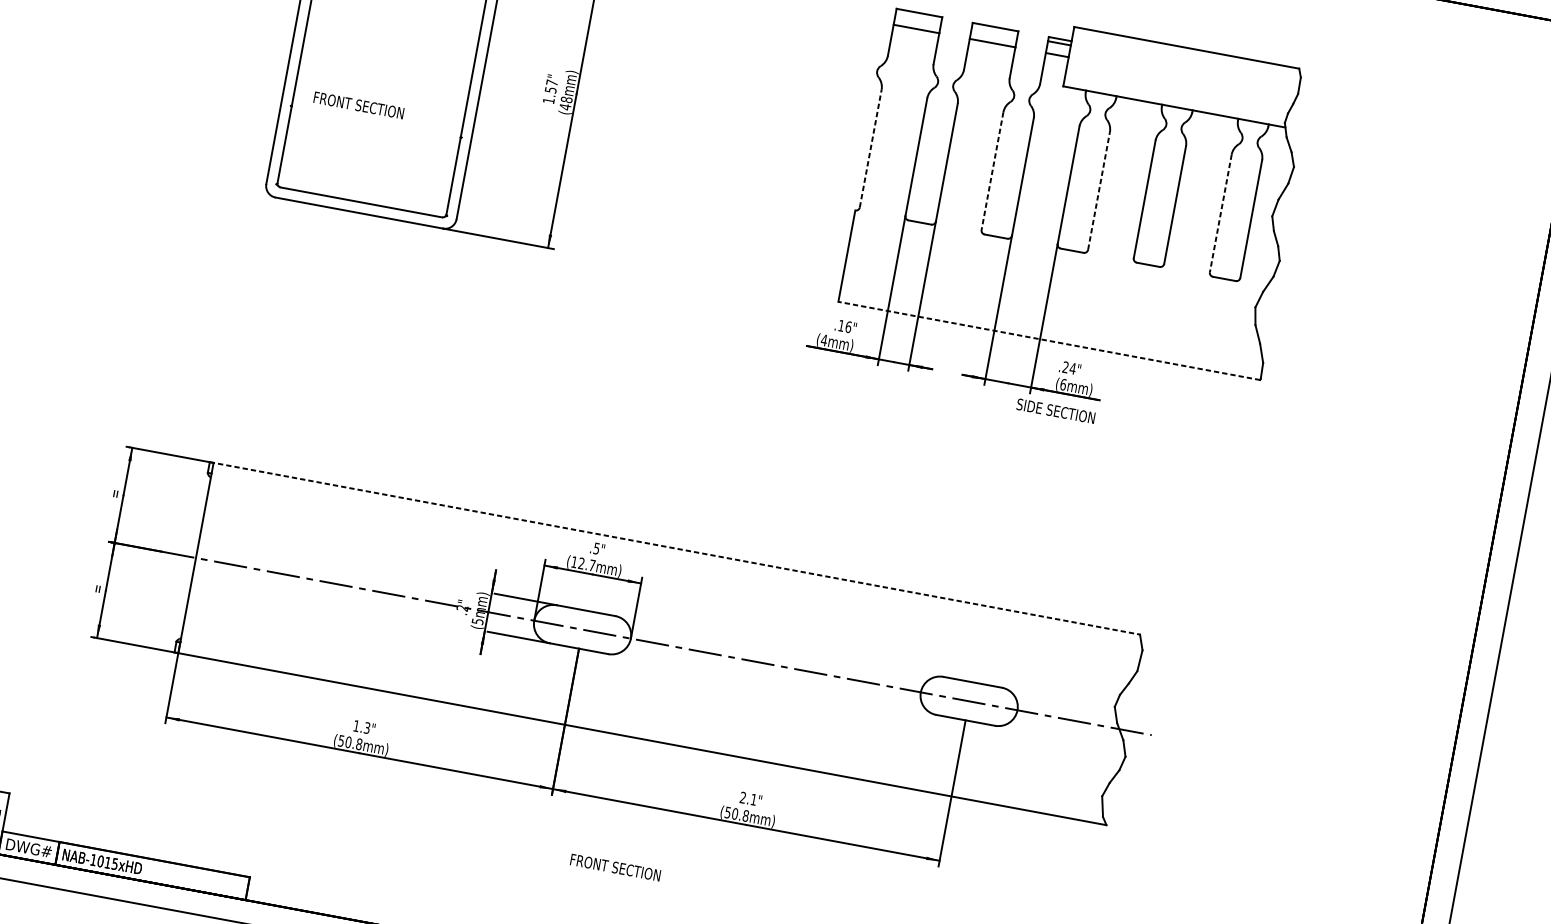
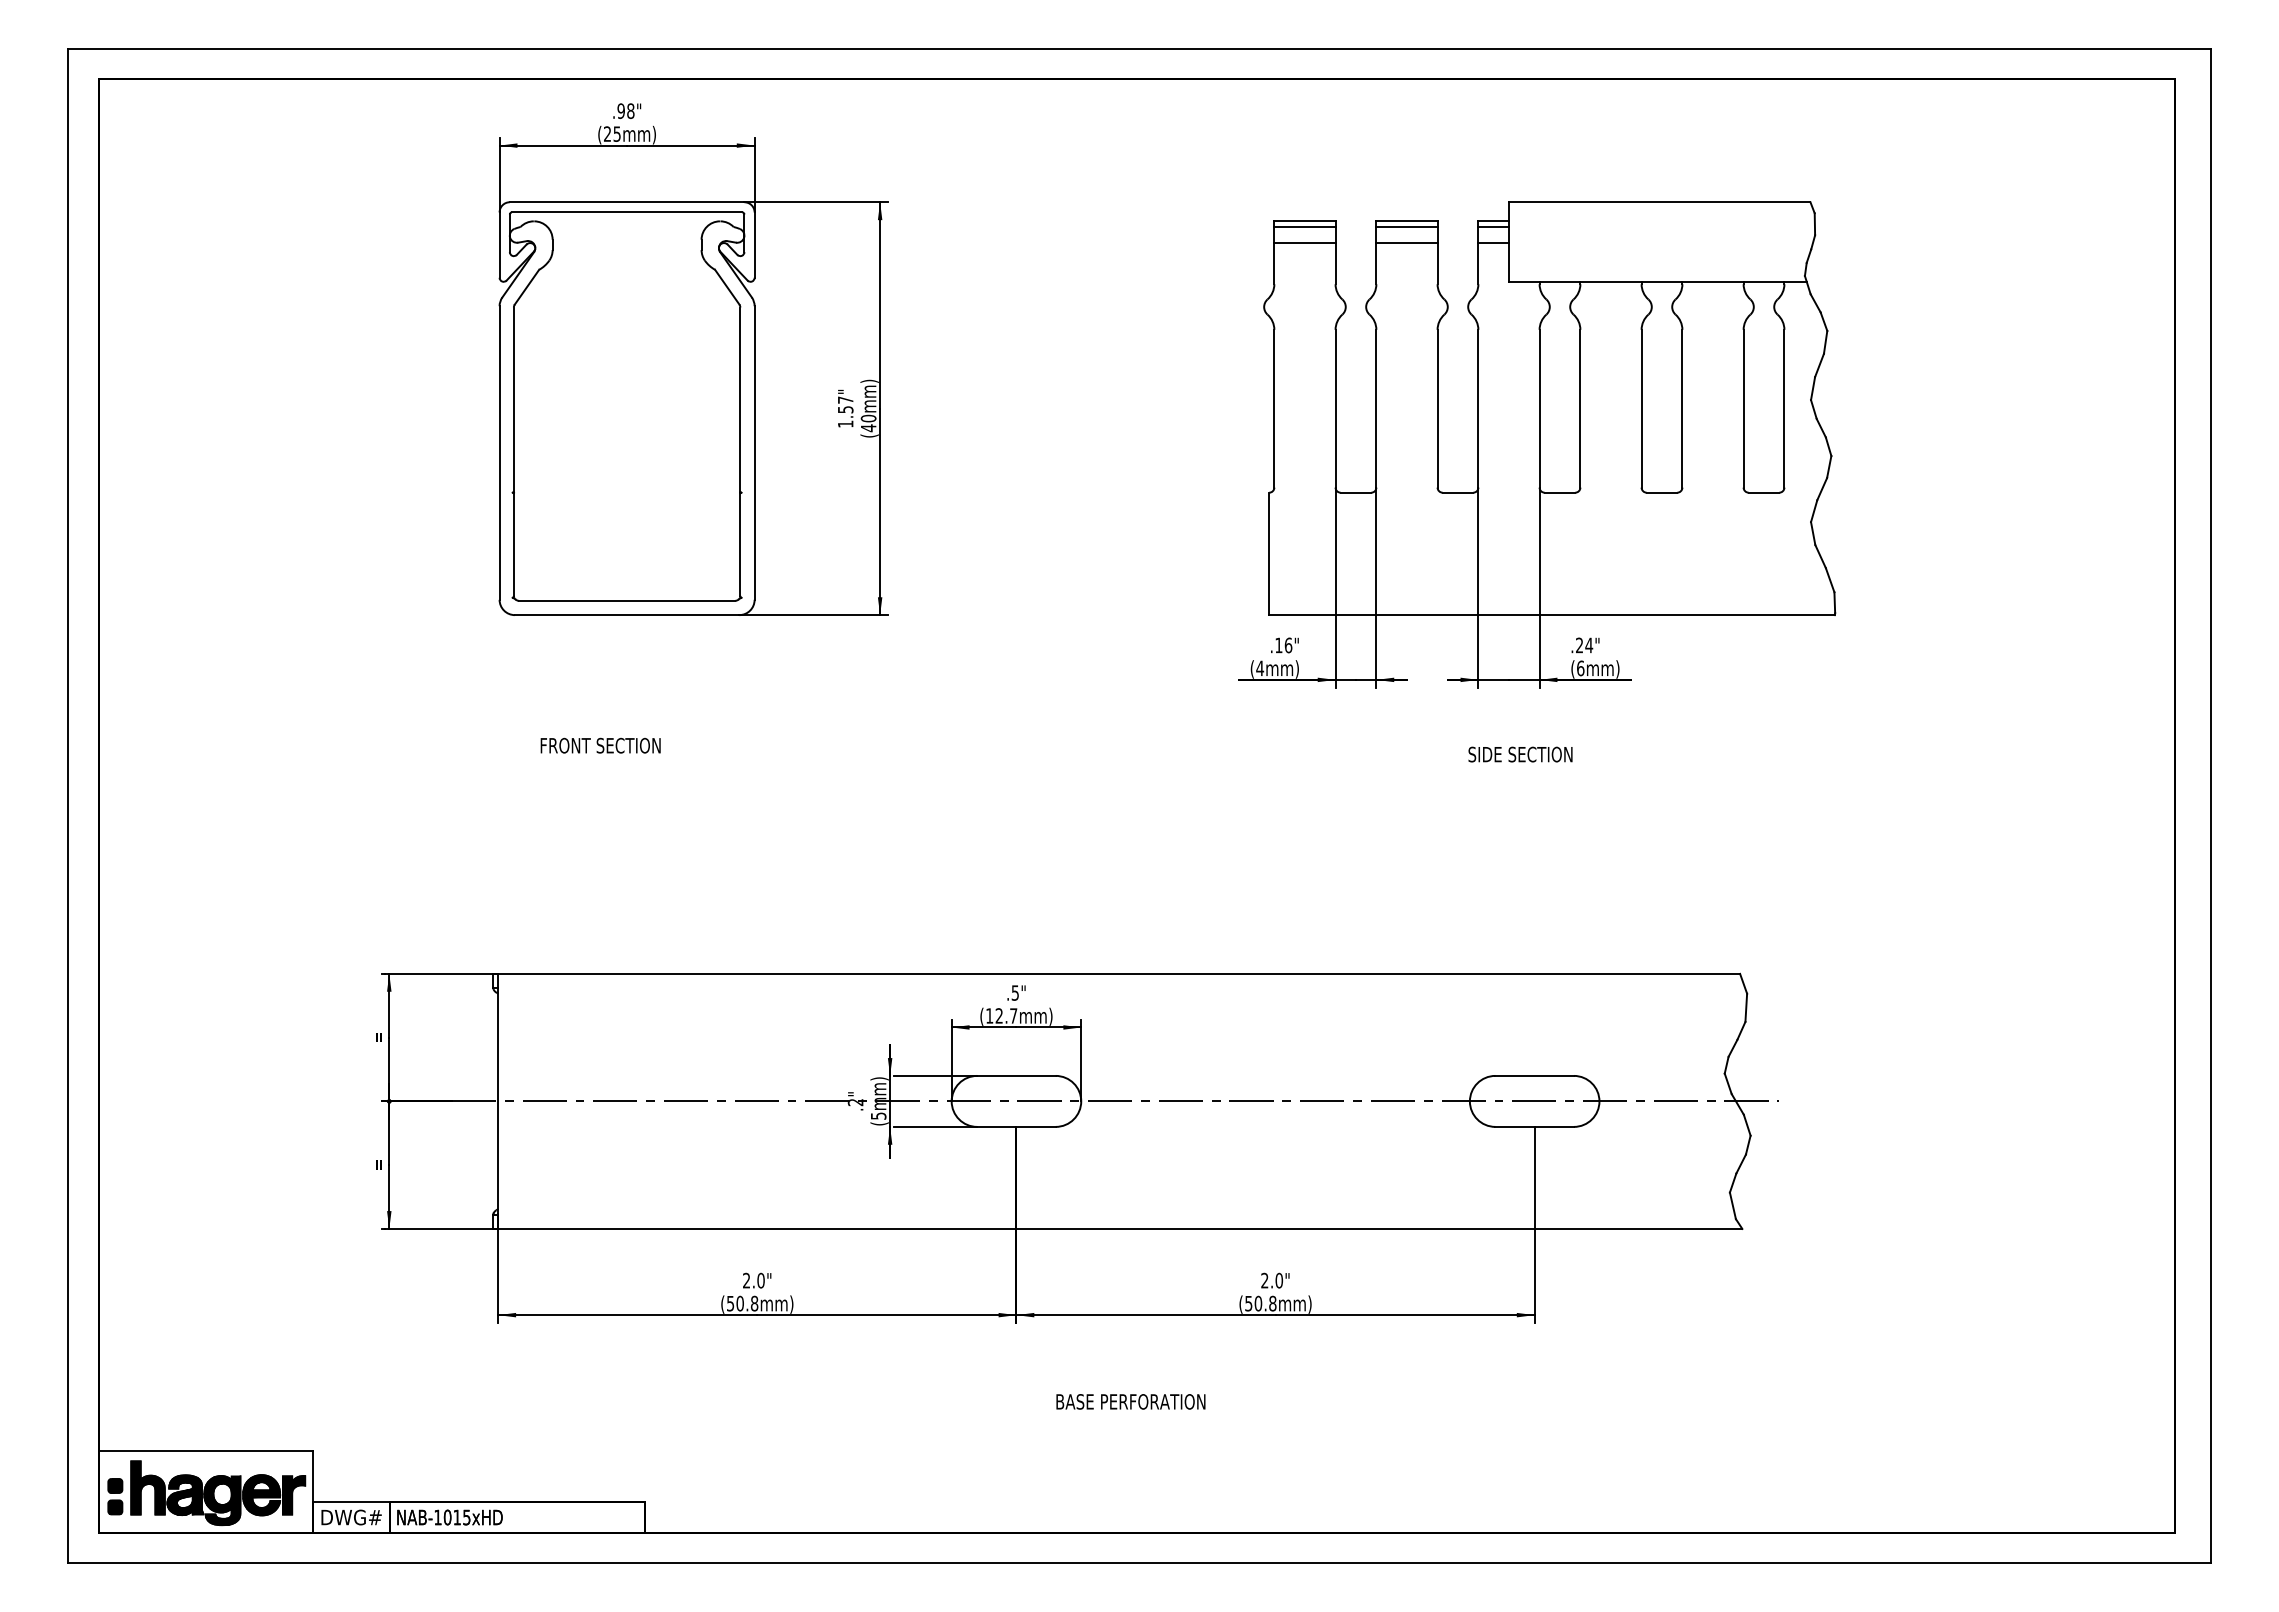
line: (918, 16) -> (1304, 226), added
line: (994, 30) -> (1406, 226), added
text: (566, 99) -> (868, 418), (48mm) -> (40mm)
text: (358, 105) -> (600, 745), moved
line: (870, 148) -> (1274, 408), dashed -> solid
line: (992, 170) -> (1437, 408), dashed -> solid
line: (1099, 190) -> (1580, 408), dashed -> solid
line: (1220, 213) -> (1743, 408), dashed -> solid
line: (1048, 341) -> (1551, 615), dashed -> solid
text: (1055, 411) -> (1520, 754), moved
line: (675, 548) -> (1117, 973), dashed -> solid
text: (361, 726) -> (753, 1280), 1.3" -> 2.0"
text: (754, 799) -> (1279, 1280), 2.1" -> 2.0"
text: (626, 869) -> (1131, 1401), FRONT SECTION -> BASE PERFORATION

